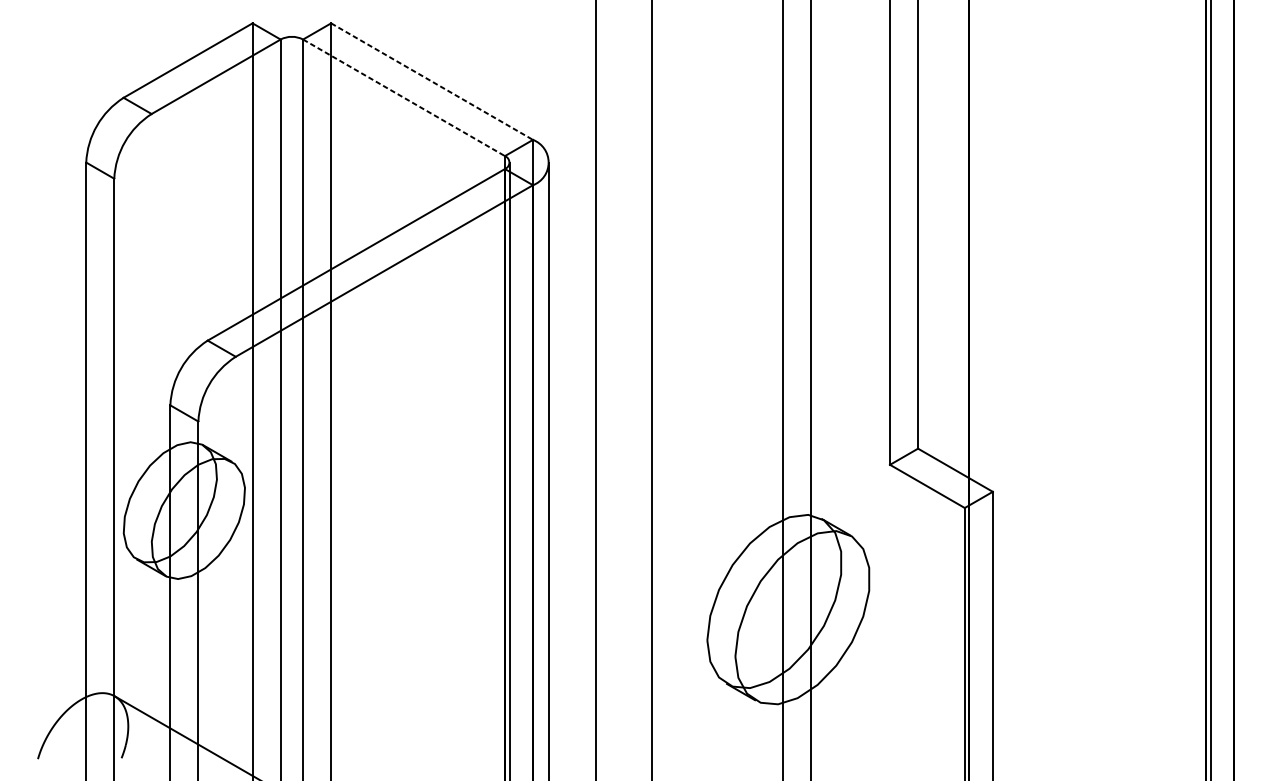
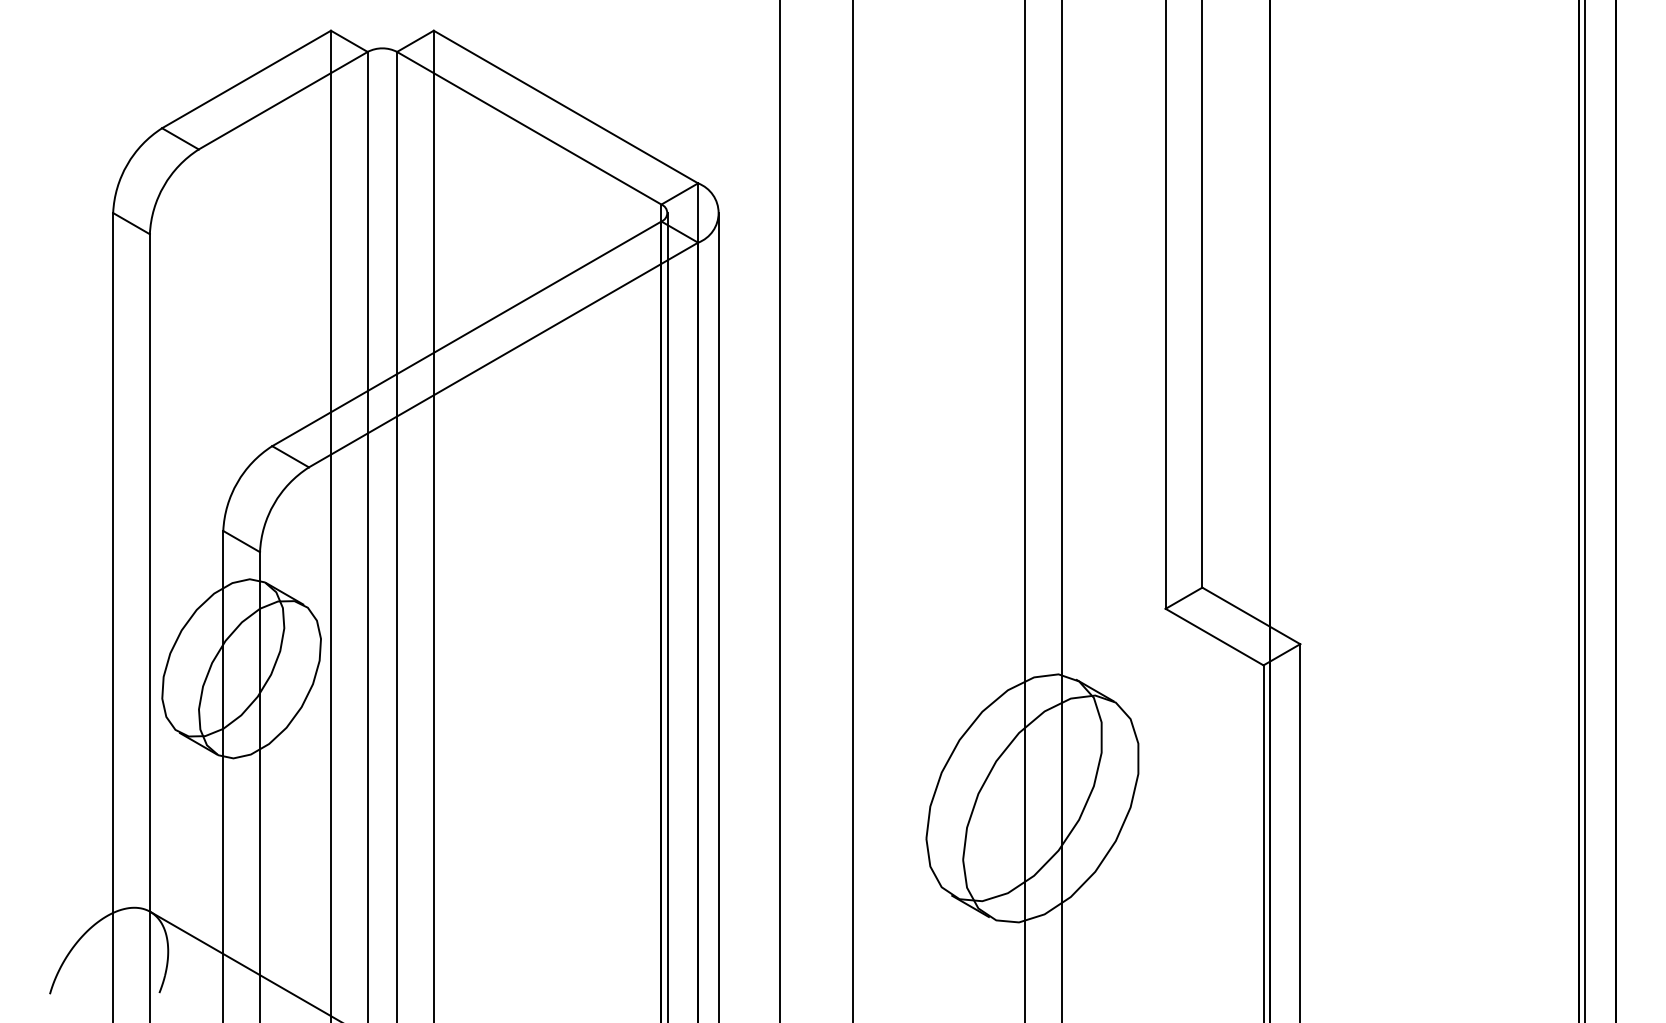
line: (431, 81) -> (565, 107), dashed -> solid
line: (404, 98) -> (529, 128), dashed -> solid

